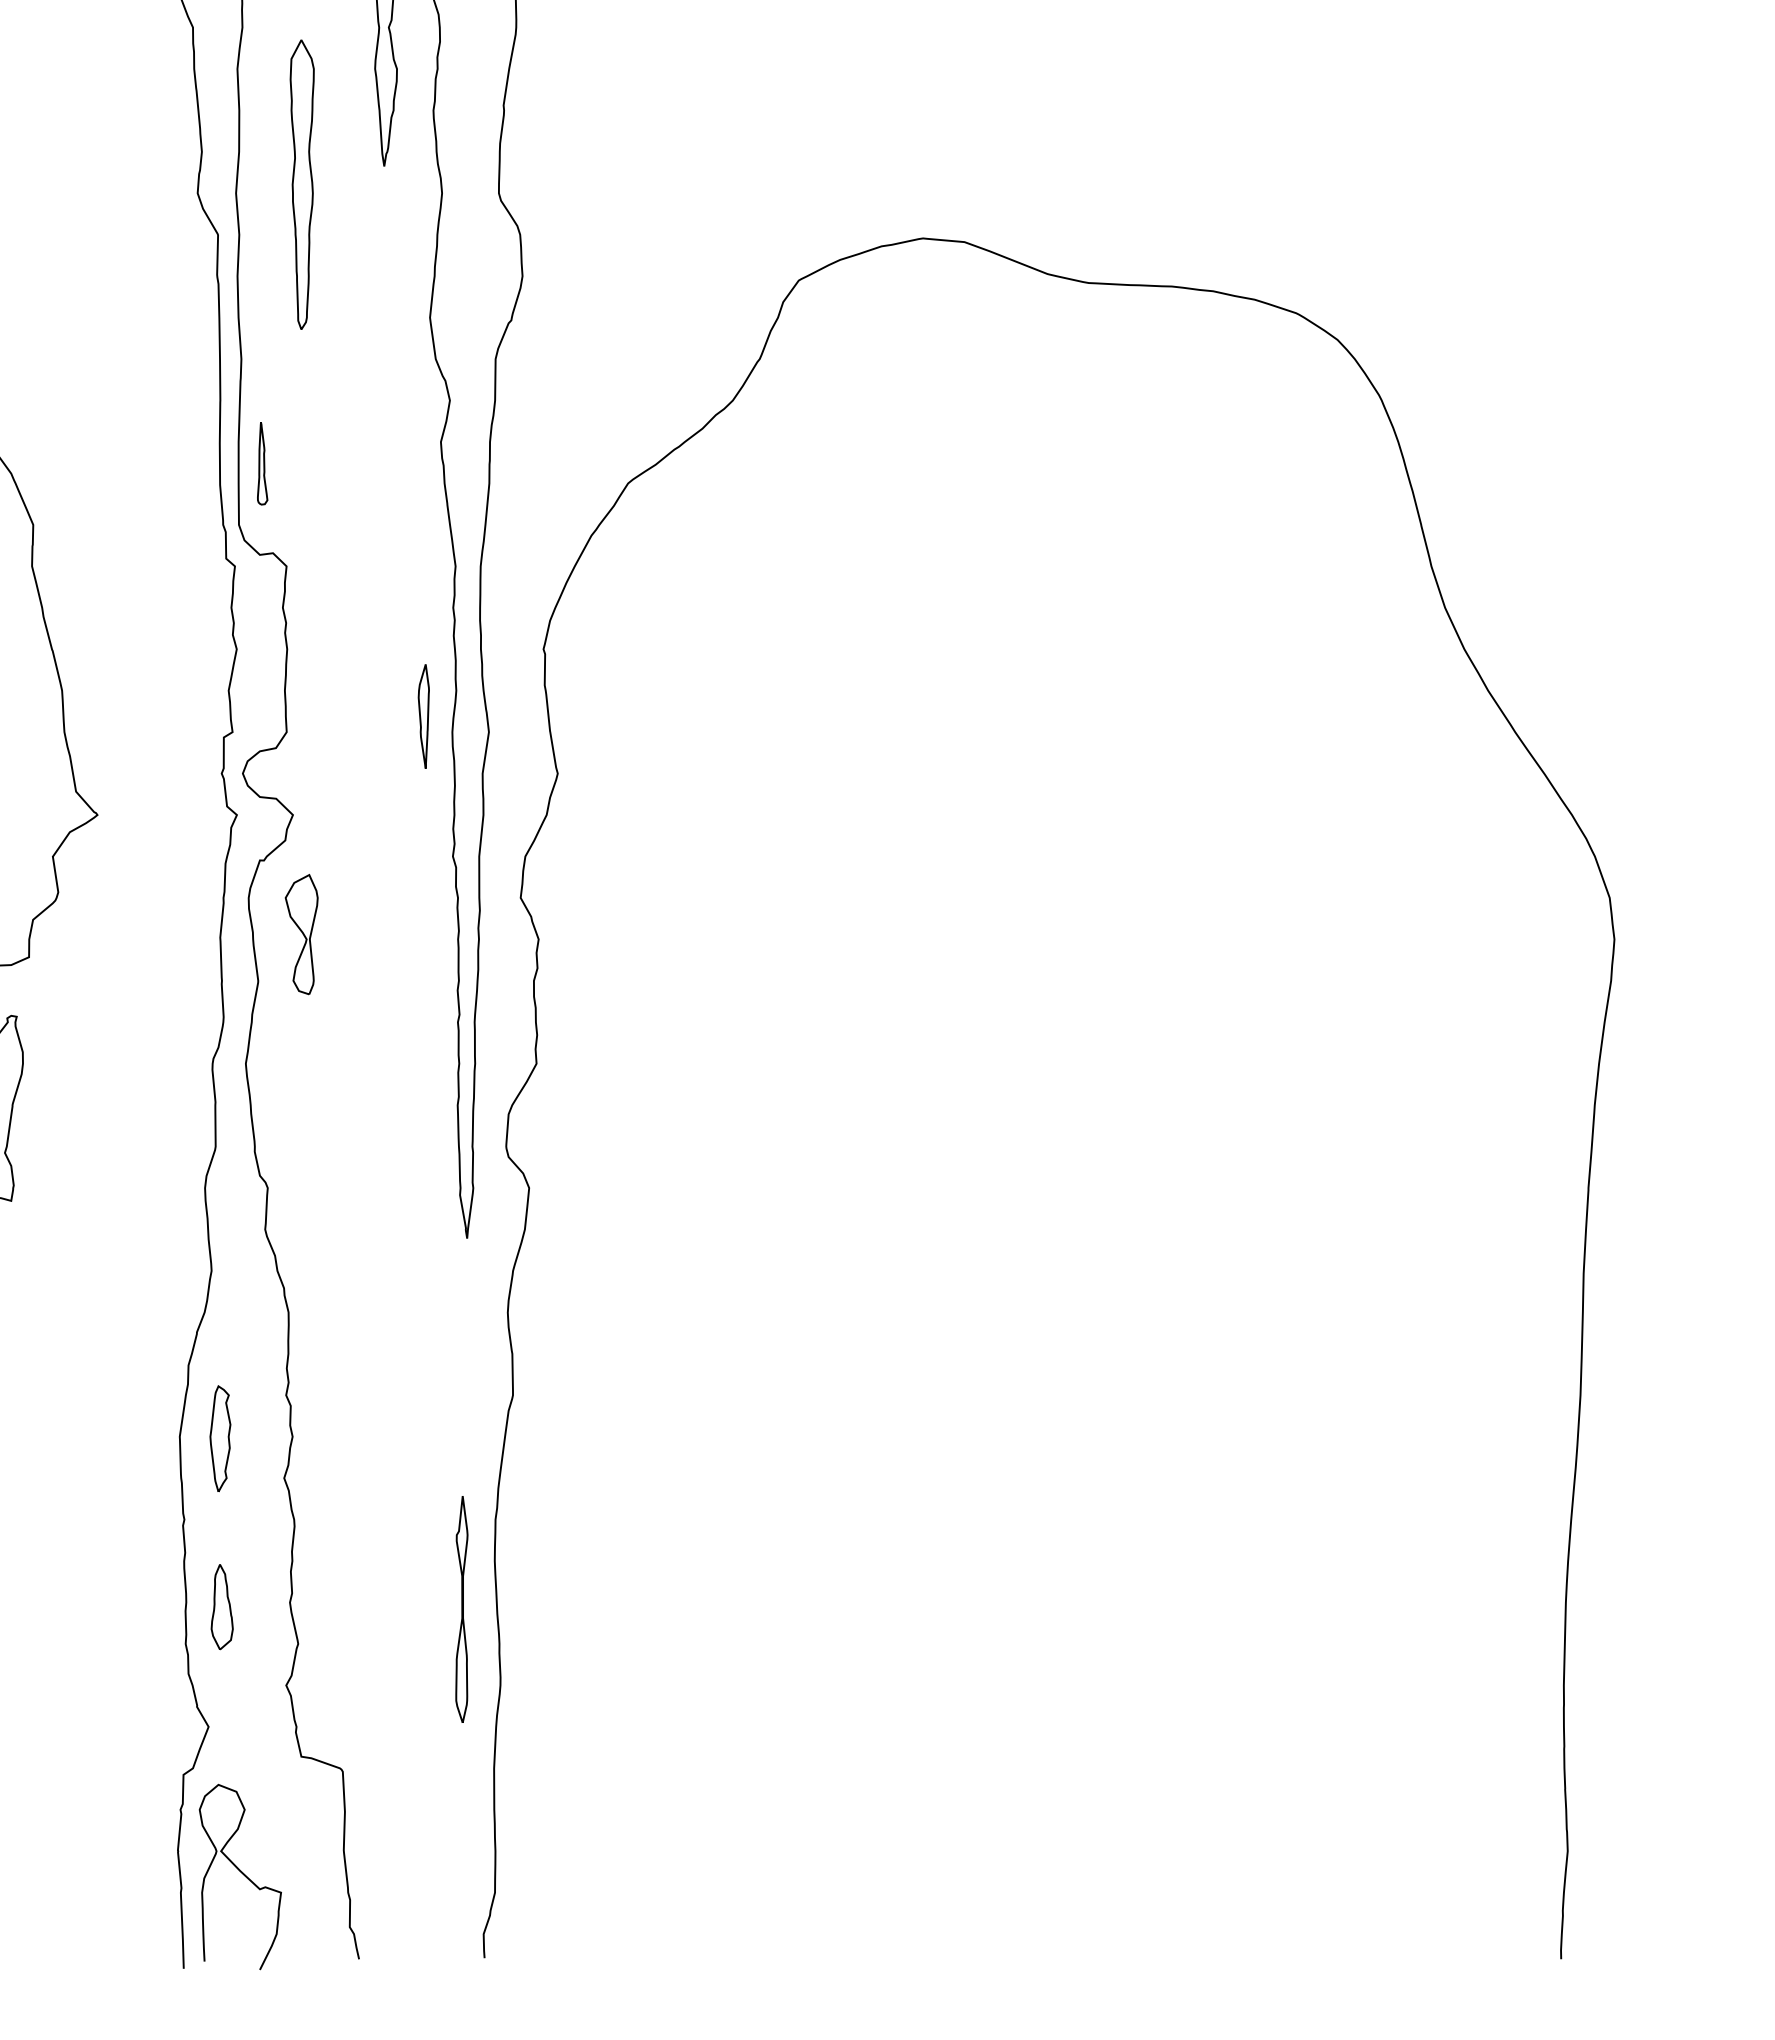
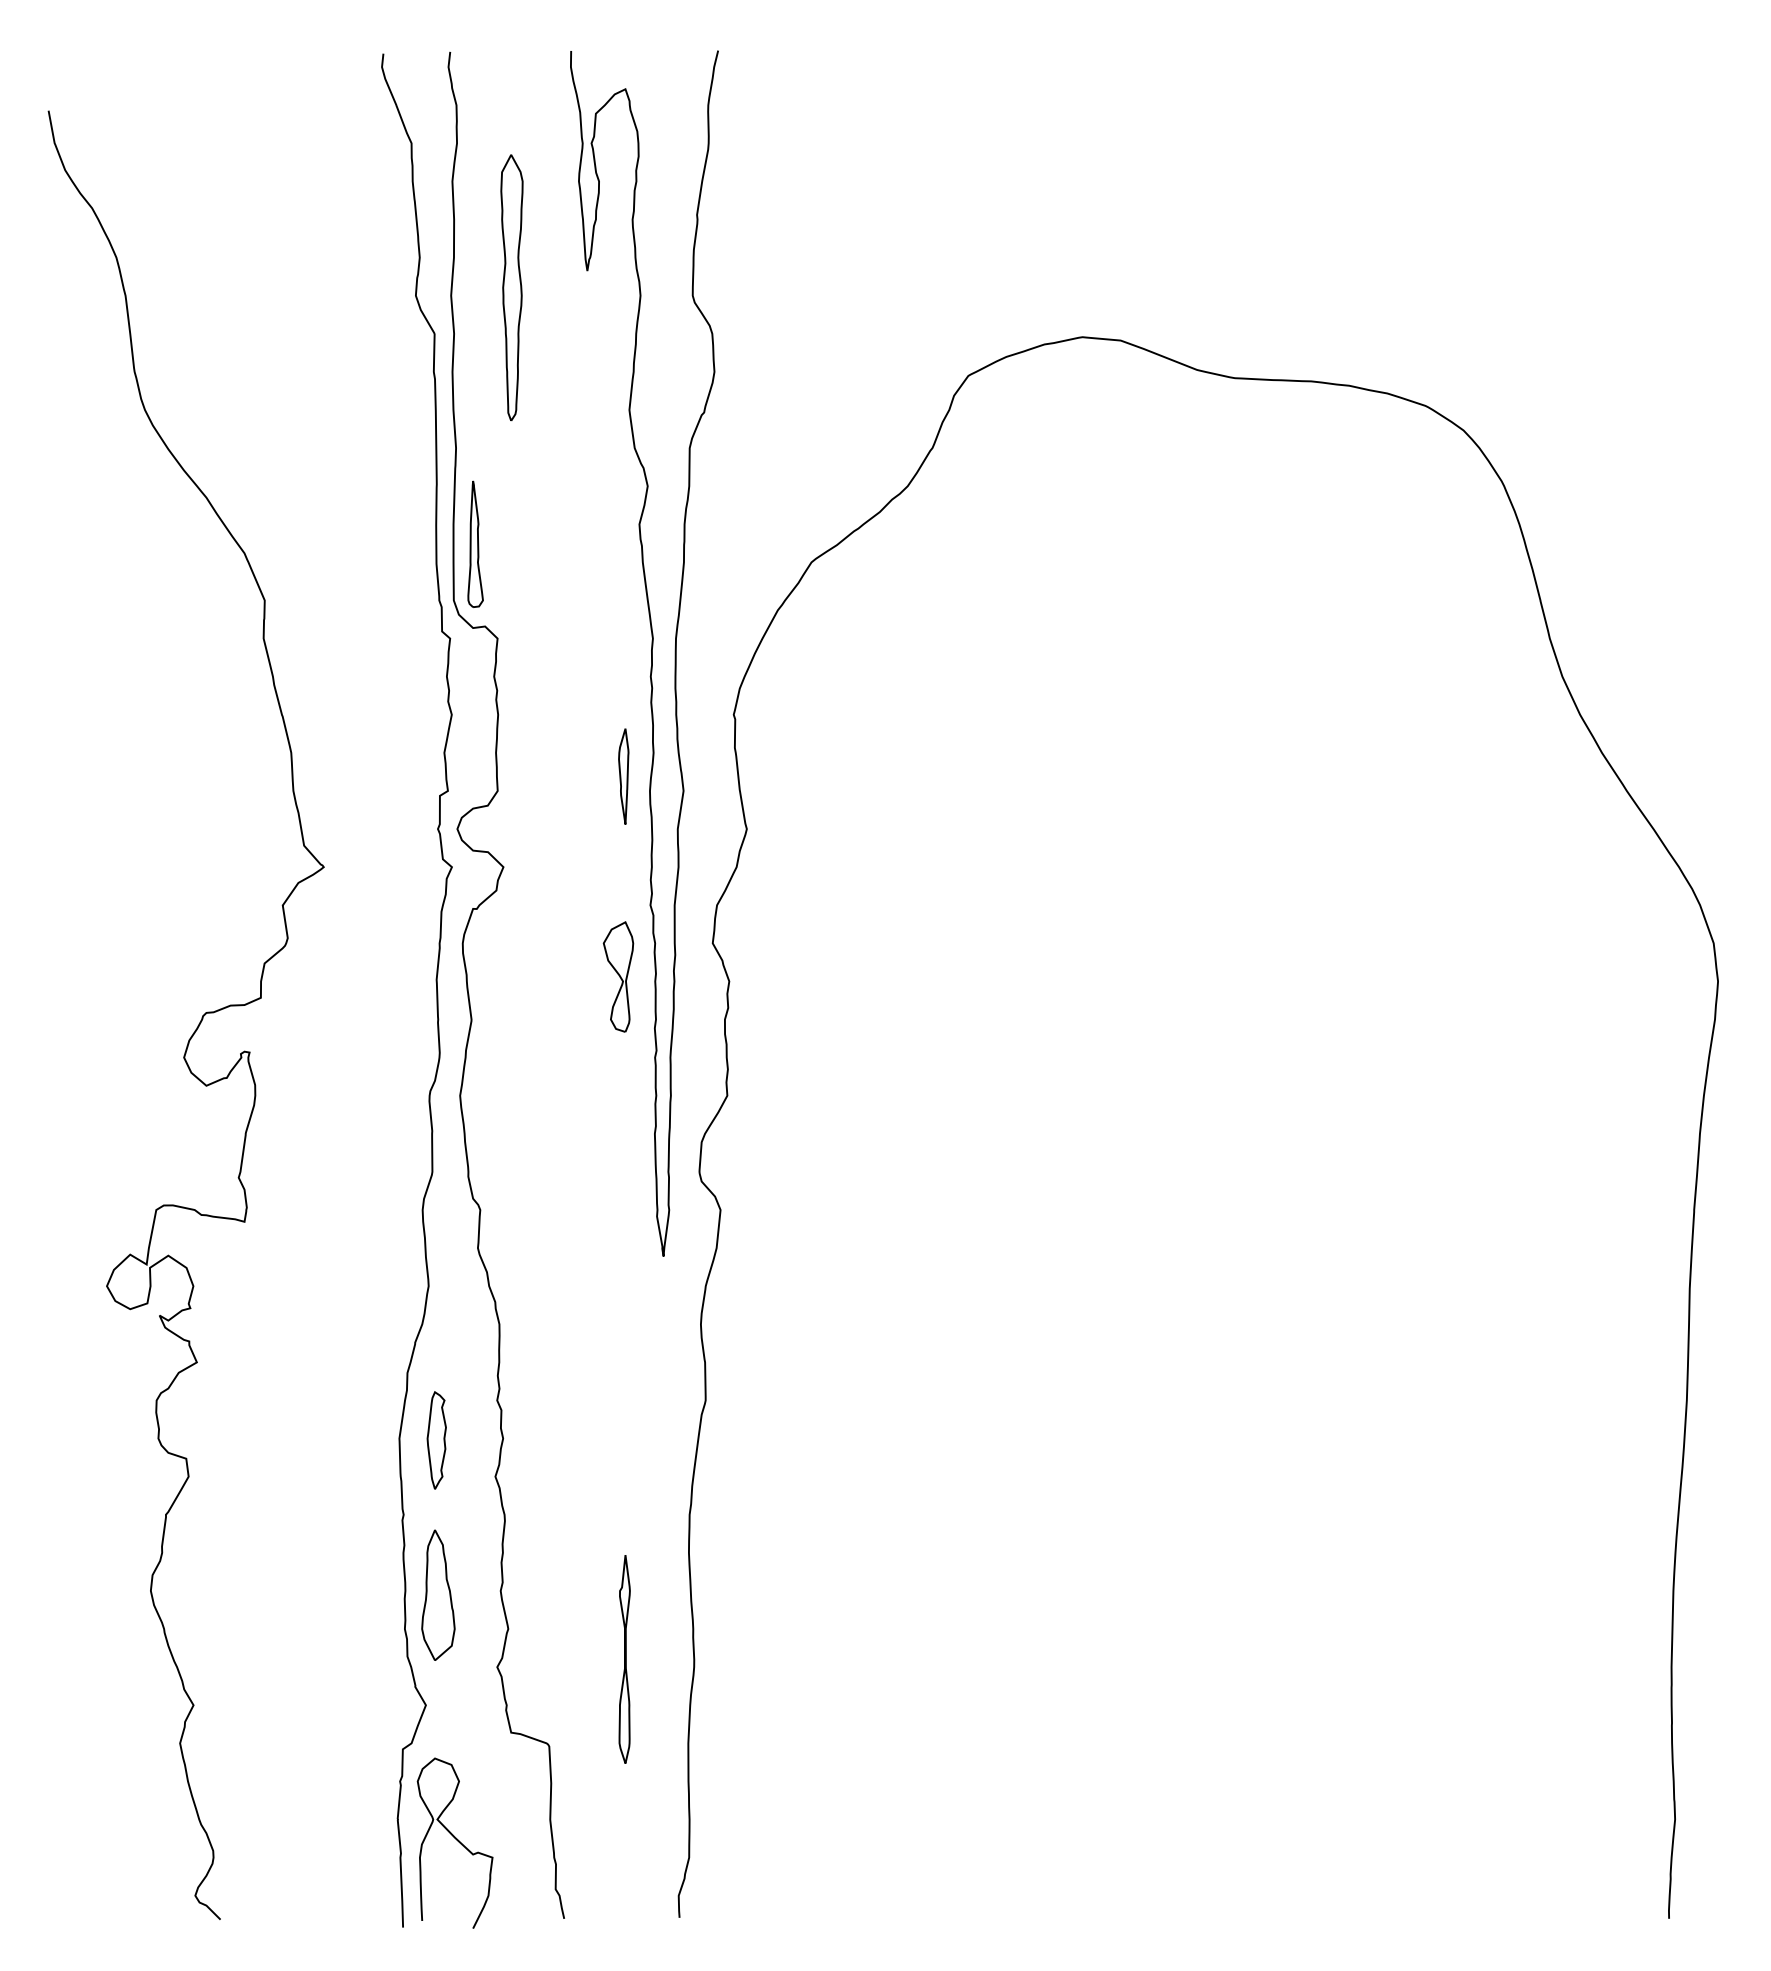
part: (262, 462) -> (475, 543), size x1.67
part: (301, 934) -> (618, 976), moved
part: (222, 1606) -> (438, 1594), size x1.67
part: (461, 1609) -> (624, 1659), moved

